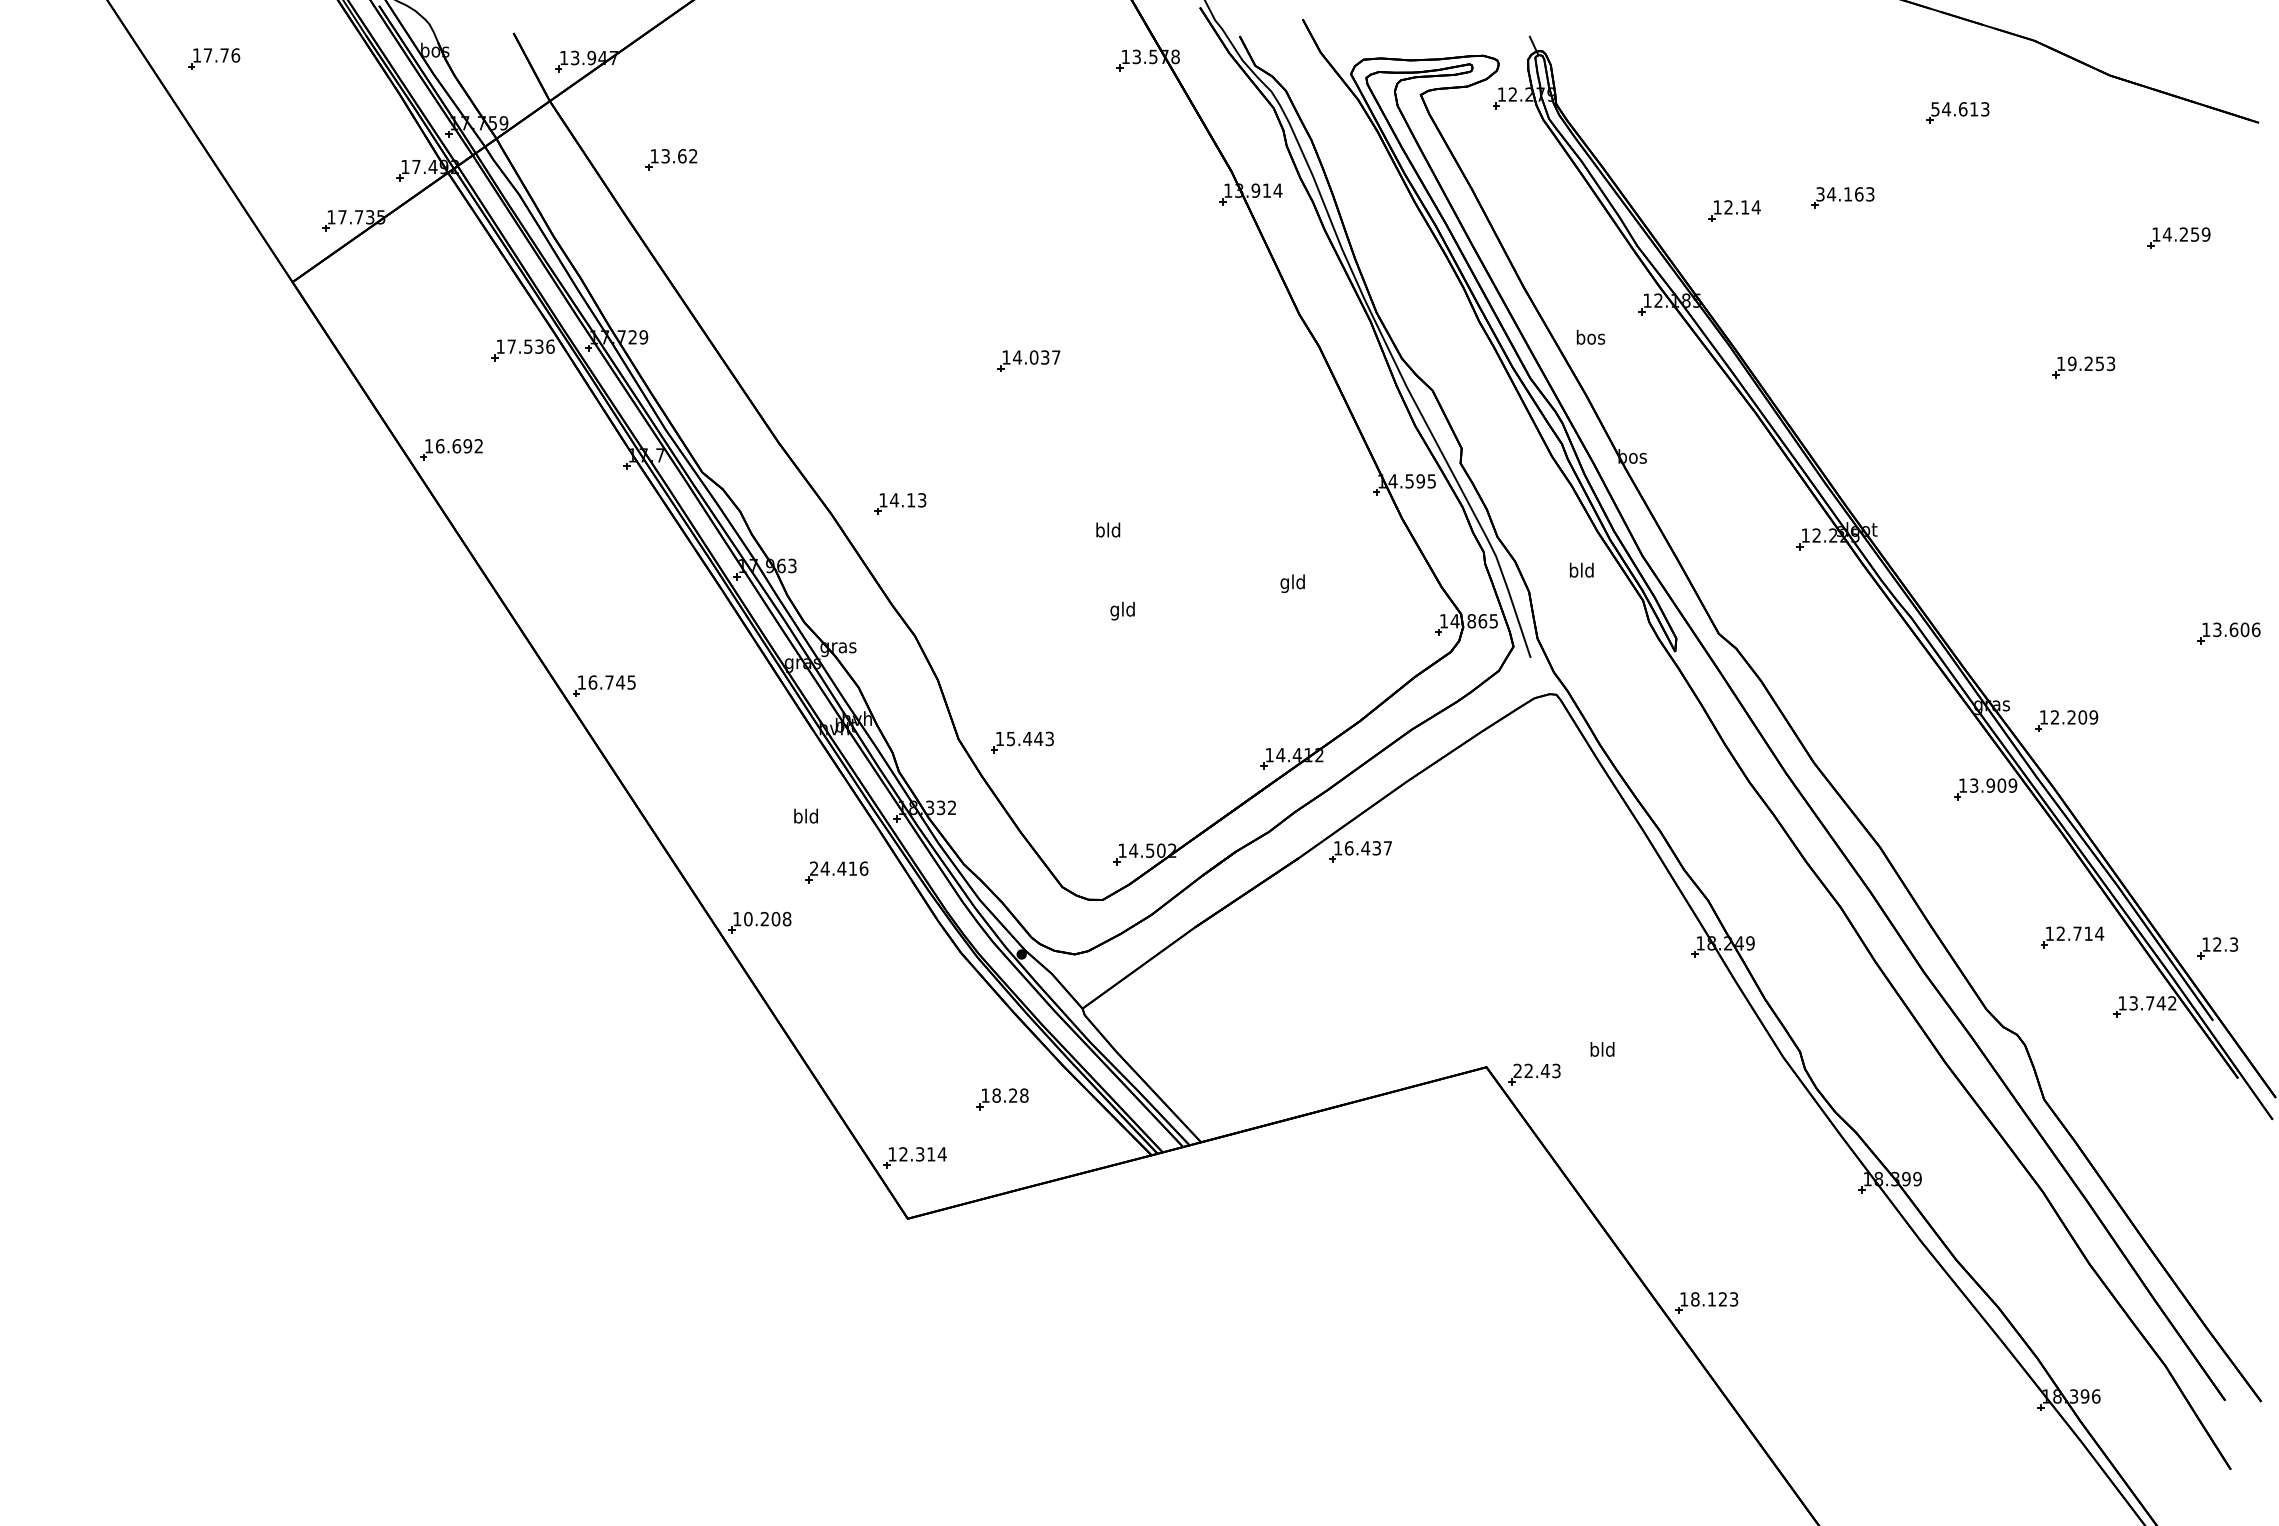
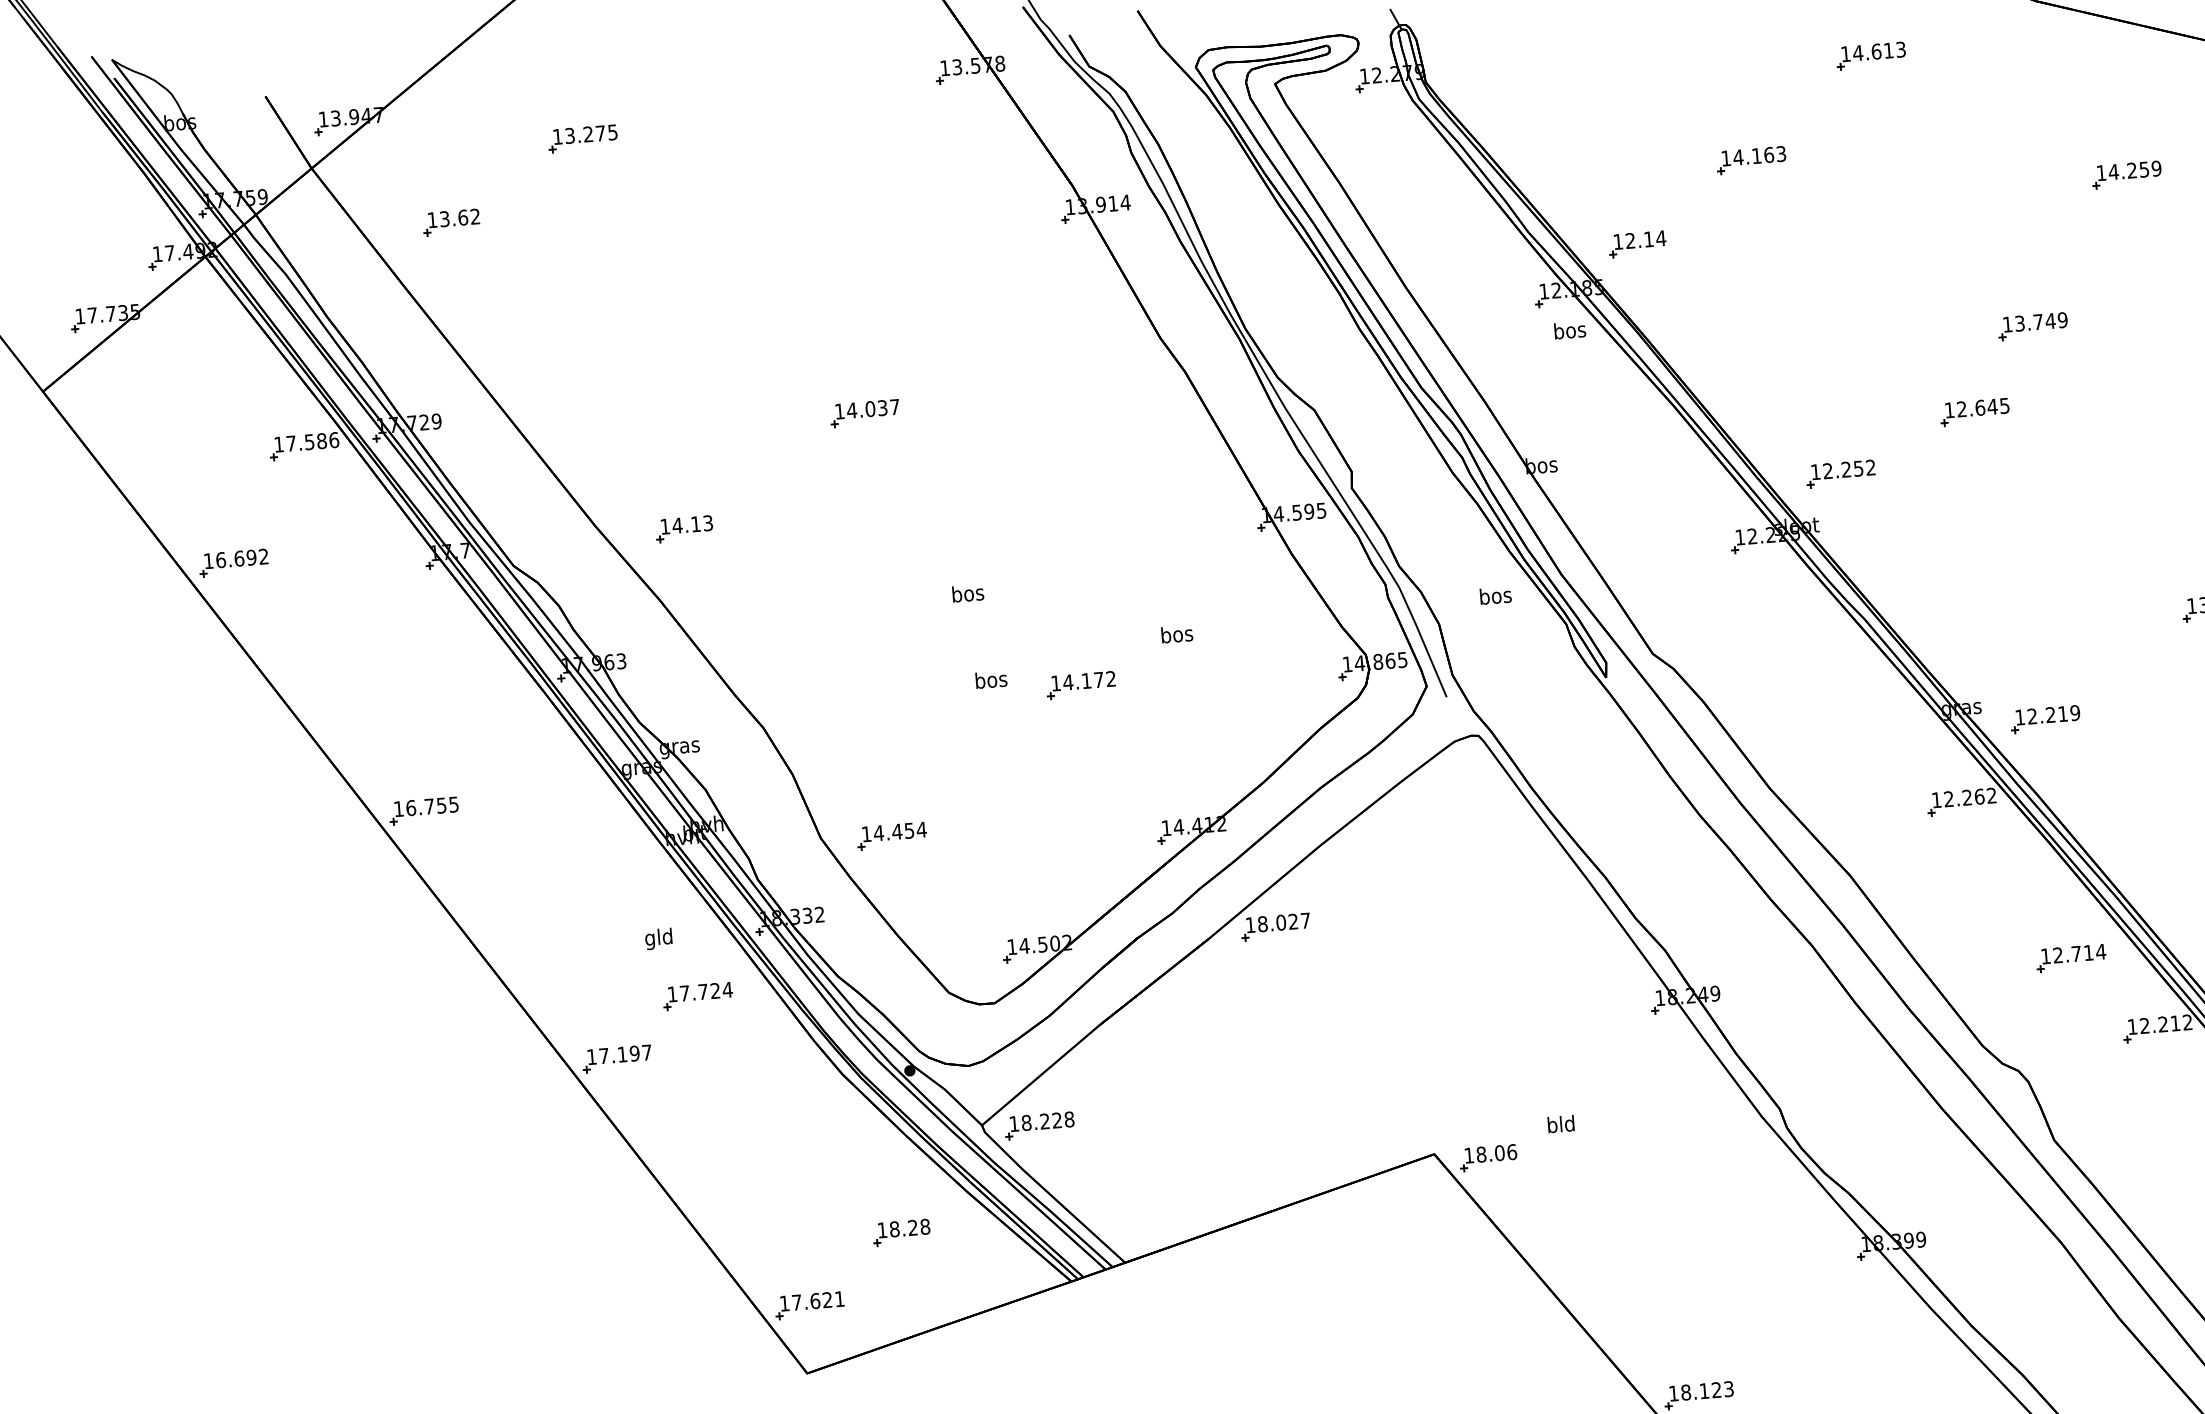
part: (795, 93) -> (582, 138), added
text: (1935, 109) -> (1845, 54), 54.613 -> 14.613
text: (1820, 194) -> (1726, 158), 34.163 -> 14.163
part: (1734, 210) -> (1637, 243), moved
text: (1591, 337) -> (1570, 330), moved
text: (539, 346) -> (322, 440), 17.536 -> 17.586
text: (2091, 363) -> (2041, 321), 19.253 -> 13.749
part: (2025, 440) -> (1975, 412), added
part: (1900, 485) -> (1840, 473), added
part: (900, 503) -> (684, 528), moved
text: (1108, 529) -> (968, 592), bld -> bos
text: (1582, 569) -> (1496, 594), bld -> bos
text: (1293, 583) -> (1177, 636), gld -> bos
text: (1123, 610) -> (991, 681), gld -> bos
part: (1203, 620) -> (1081, 685), added
text: (620, 682) -> (441, 805), 16.745 -> 16.755
text: (2082, 717) -> (2062, 714), 12.209 -> 12.219
text: (1030, 738) -> (900, 831), 15.443 -> 14.454
text: (1993, 785) -> (1970, 797), 13.909 -> 12.262
text: (797, 817) -> (649, 939), bld -> gld
text: (1362, 848) -> (1277, 923), 16.437 -> 18.027
text: (839, 868) -> (700, 991), 24.416 -> 17.724
text: (767, 918) -> (625, 1053), 10.208 -> 17.197
text: (2147, 1003) -> (2160, 1024), 13.742 -> 12.212
part: (1133, 1013) -> (1038, 1126), added
text: (1536, 1070) -> (1489, 1153), 22.43 -> 18.06
text: (922, 1154) -> (817, 1301), 12.314 -> 17.621

